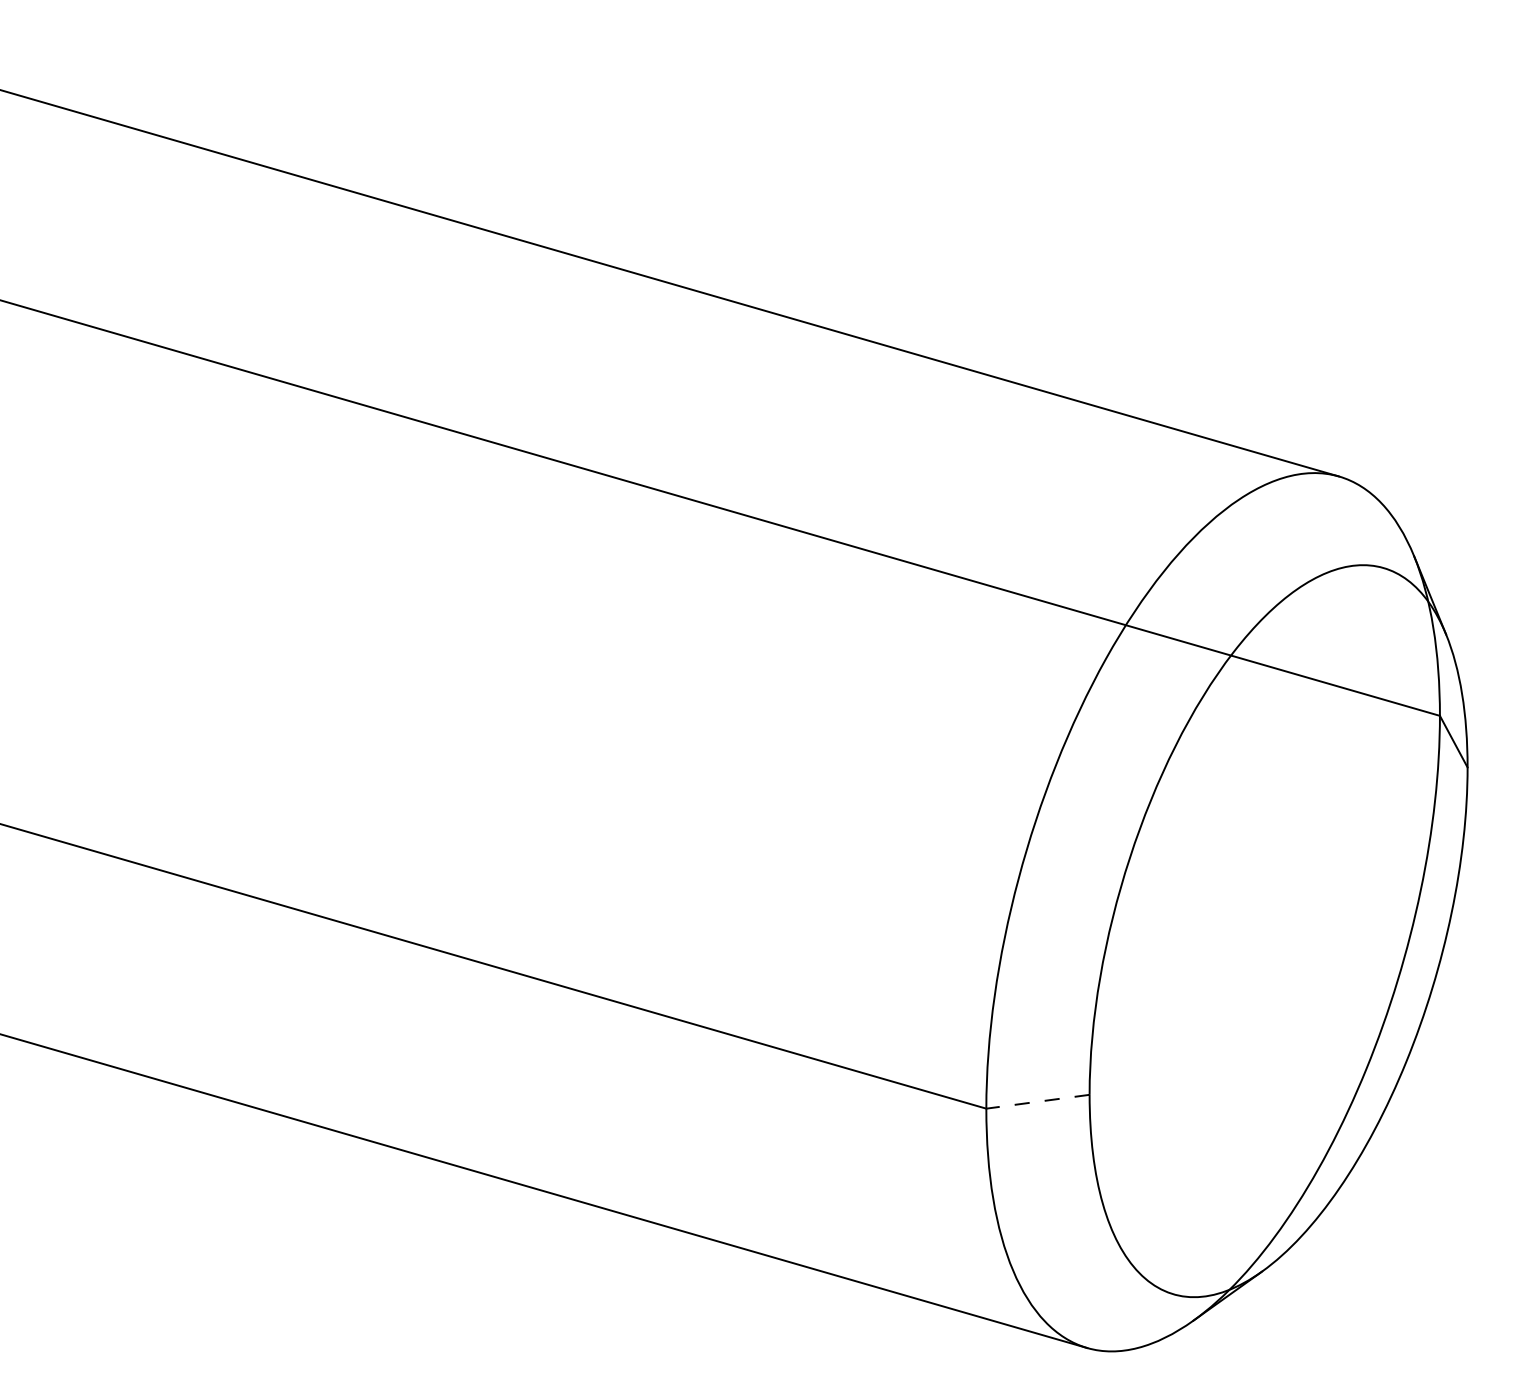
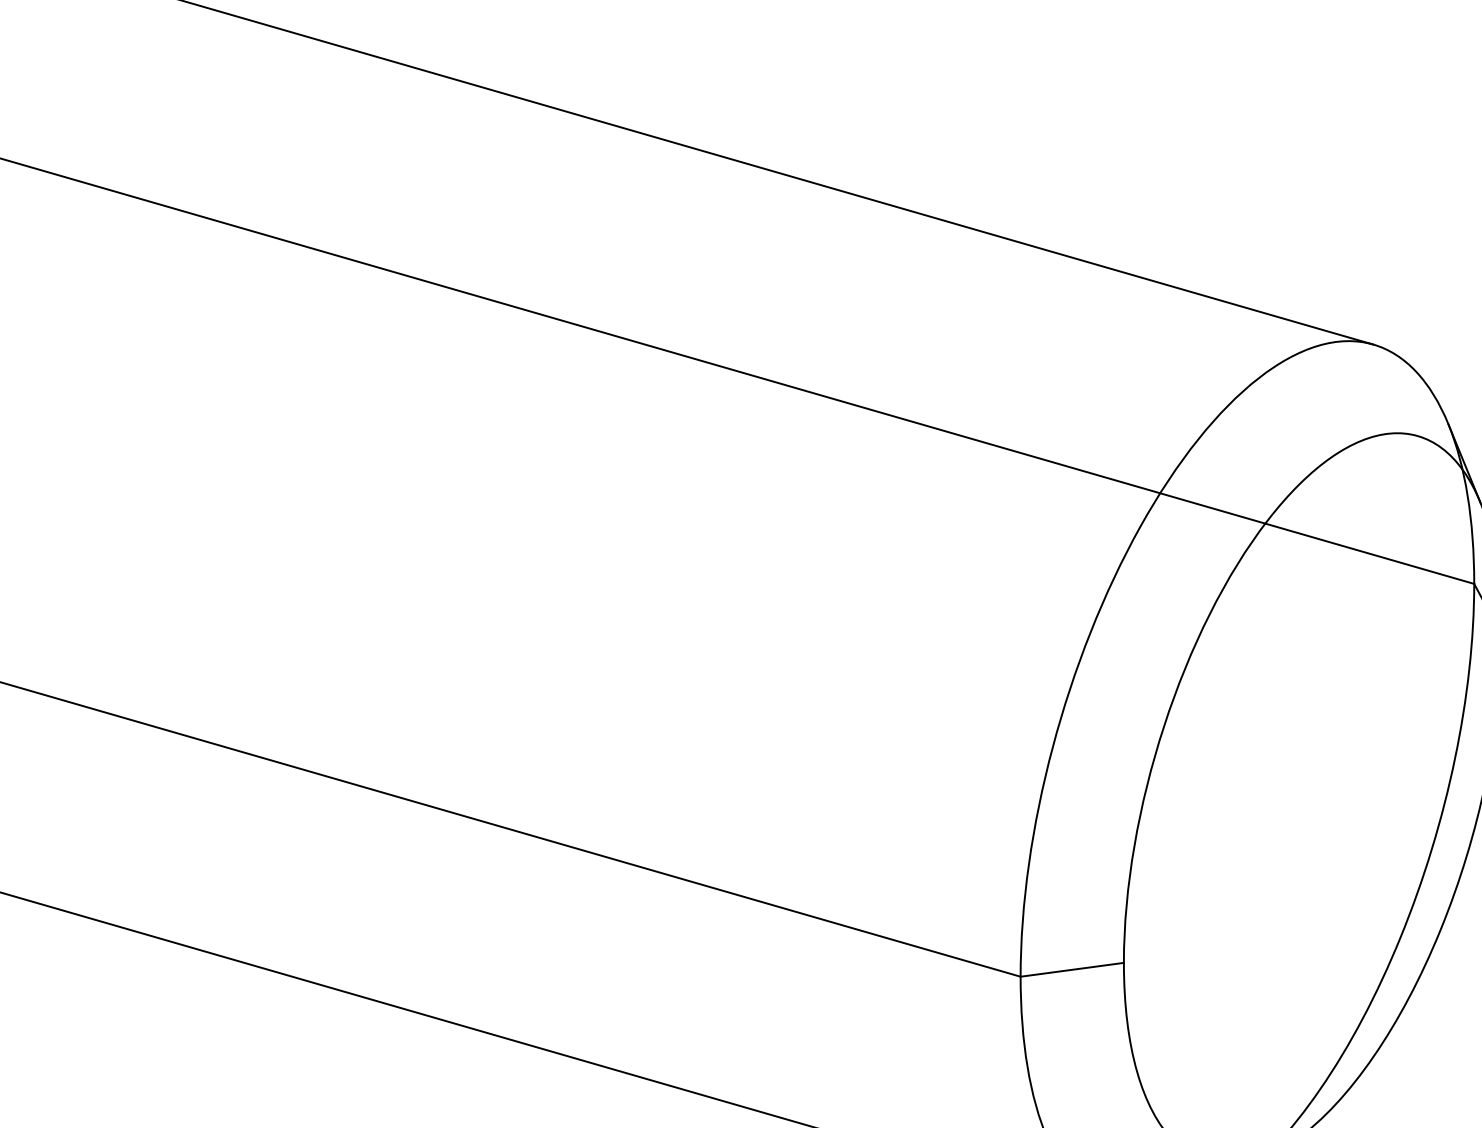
line: (1037, 1101) -> (1071, 969), dashed -> solid

